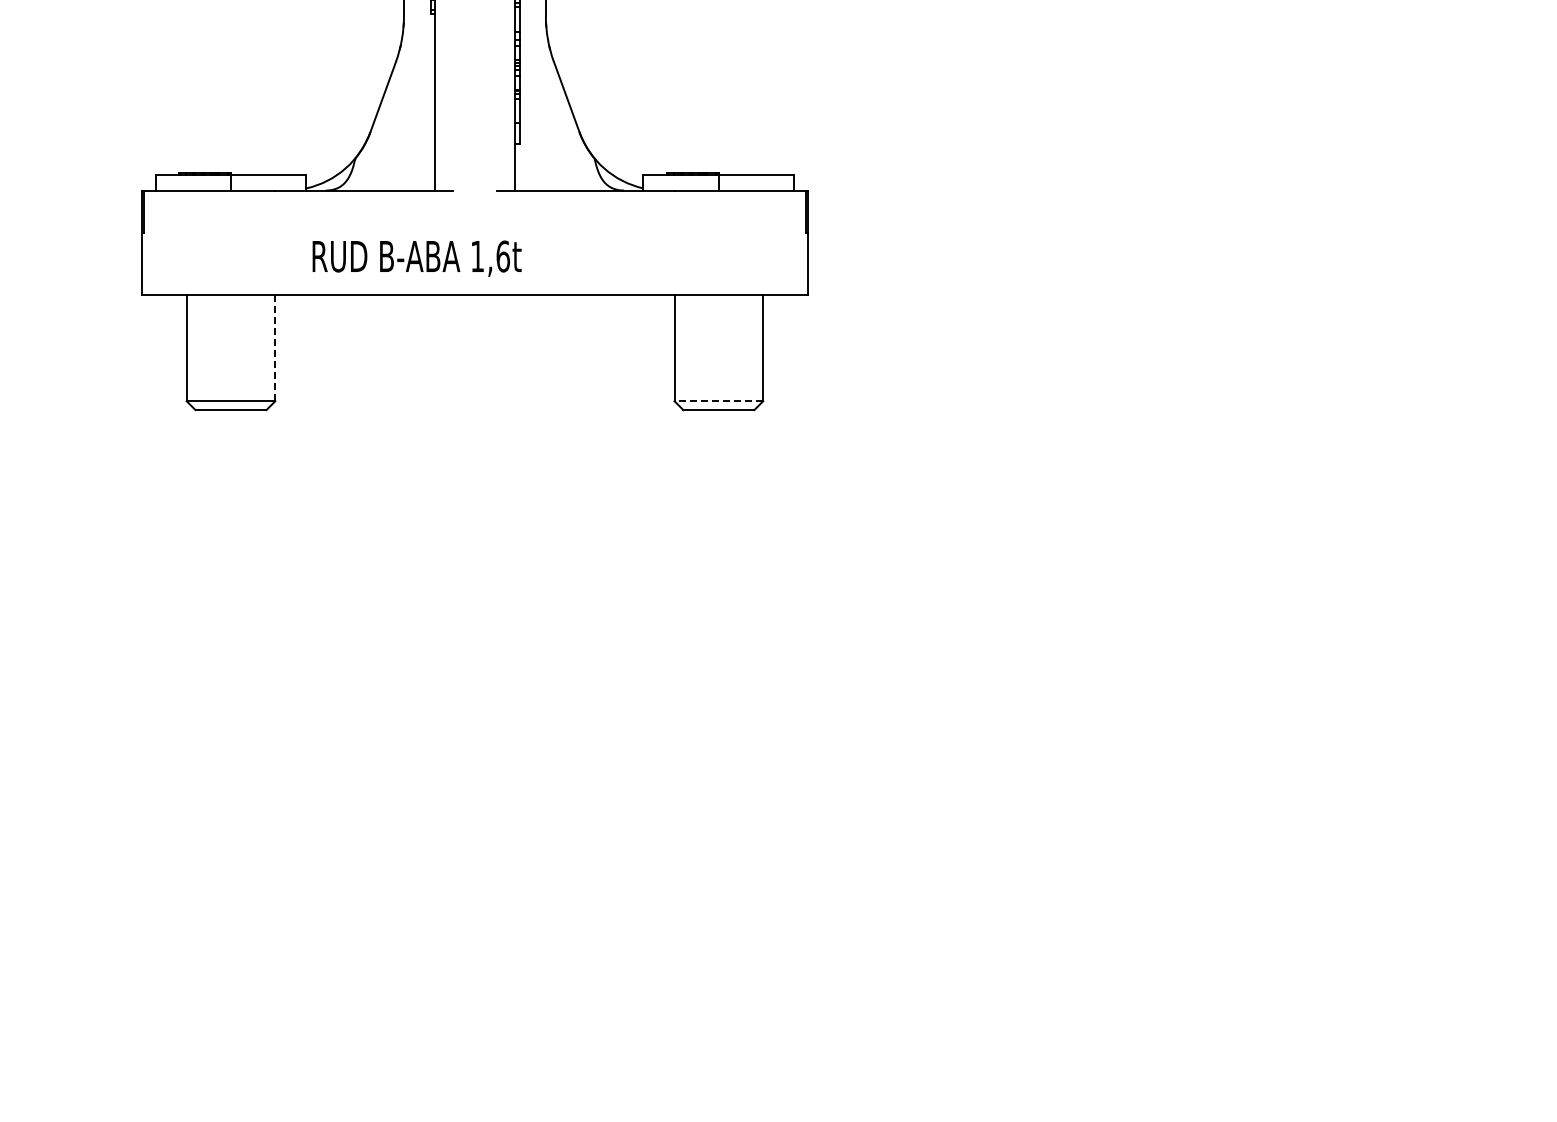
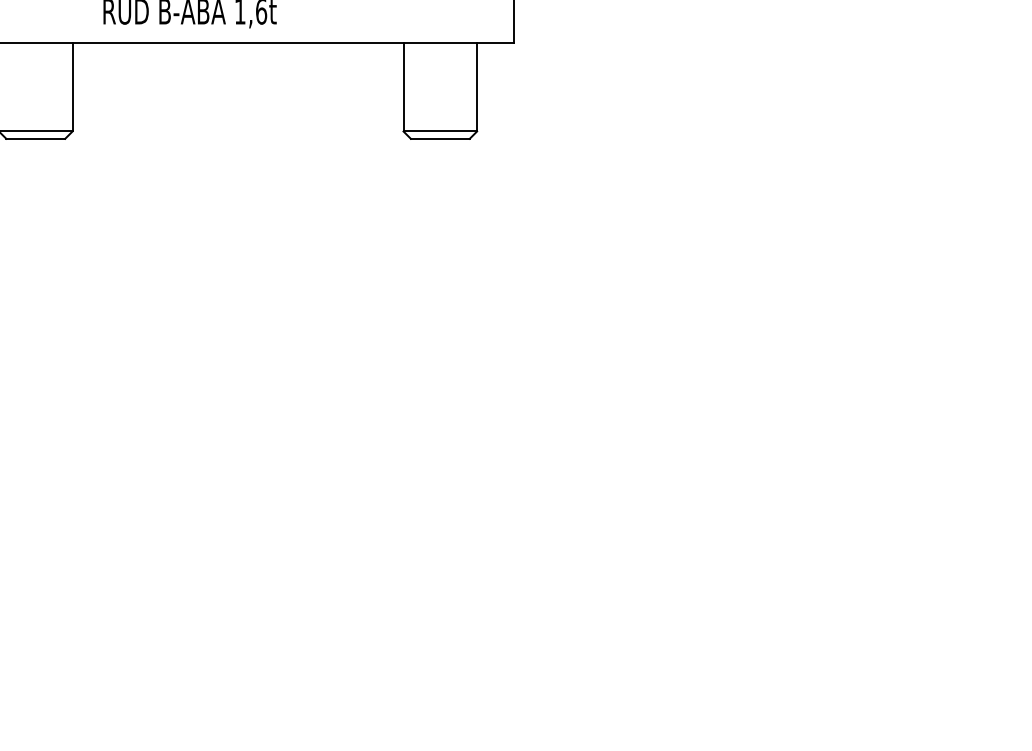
line: (275, 347) -> (72, 86), dashed -> solid
line: (718, 401) -> (440, 131), dashed -> solid

